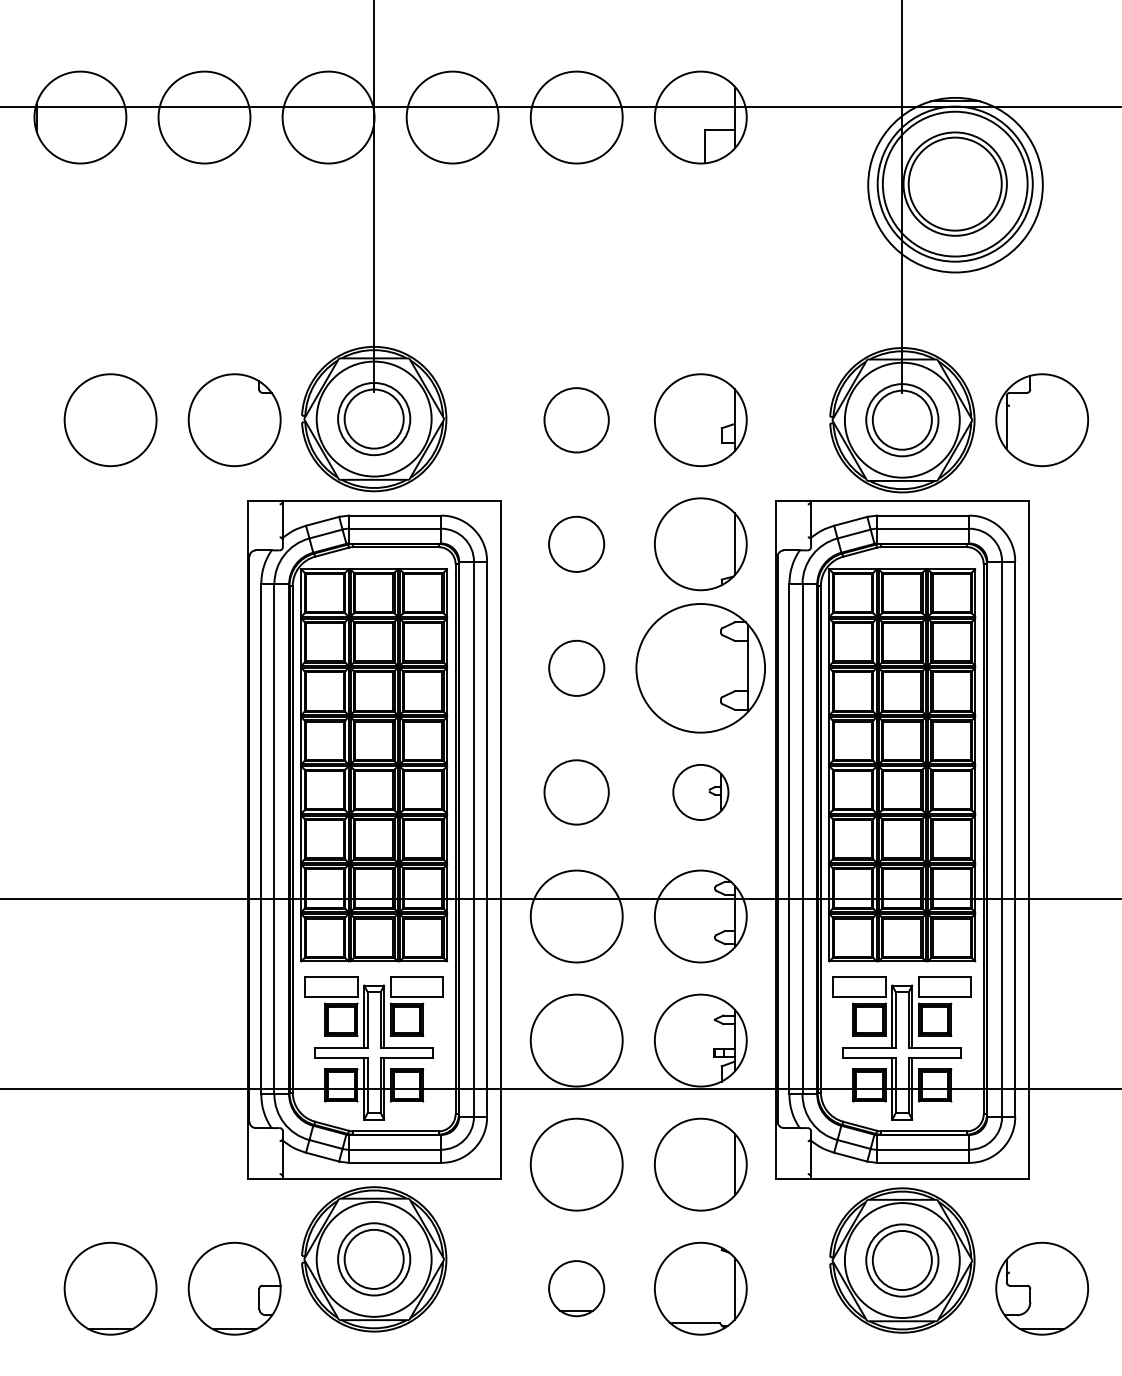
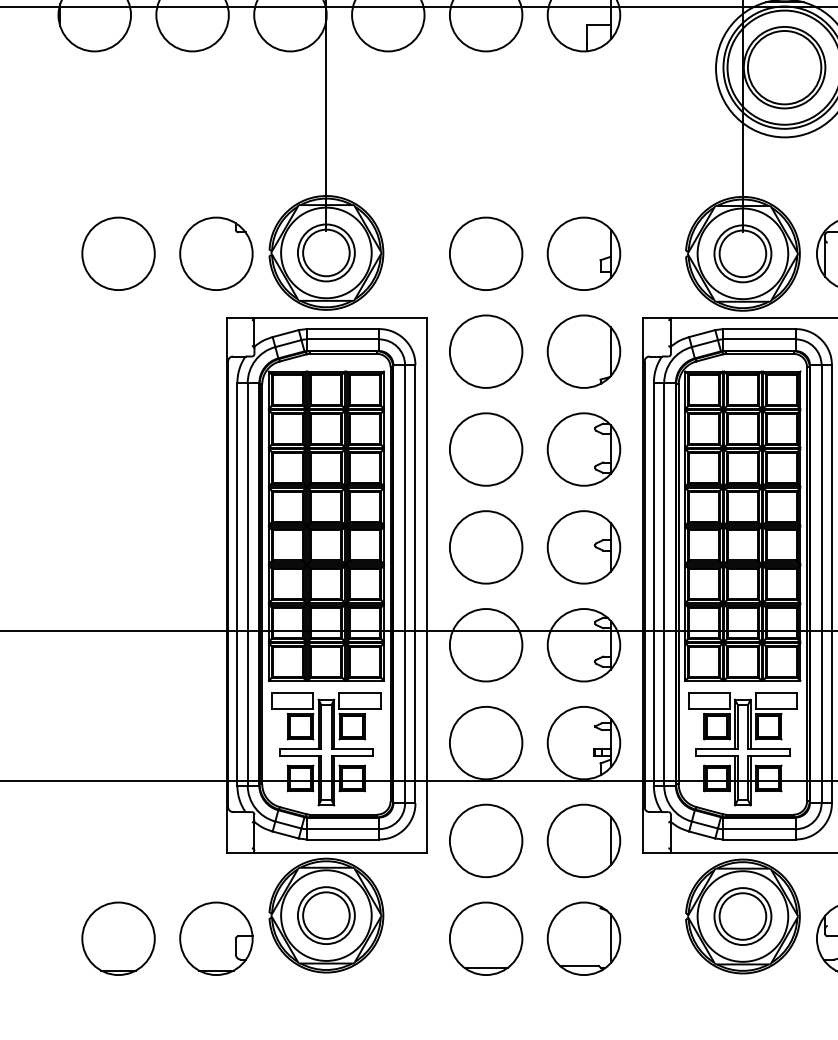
circle: (576, 420) -> (485, 254), size x1.43
circle: (576, 544) -> (485, 351), size x1.67
circle: (576, 668) -> (485, 449), size x1.67
part: (700, 668) -> (583, 449), size x0.71
circle: (576, 792) -> (485, 547), size x1.43
part: (700, 792) -> (583, 547), size x1.67
part: (576, 1288) -> (485, 938), size x1.67

